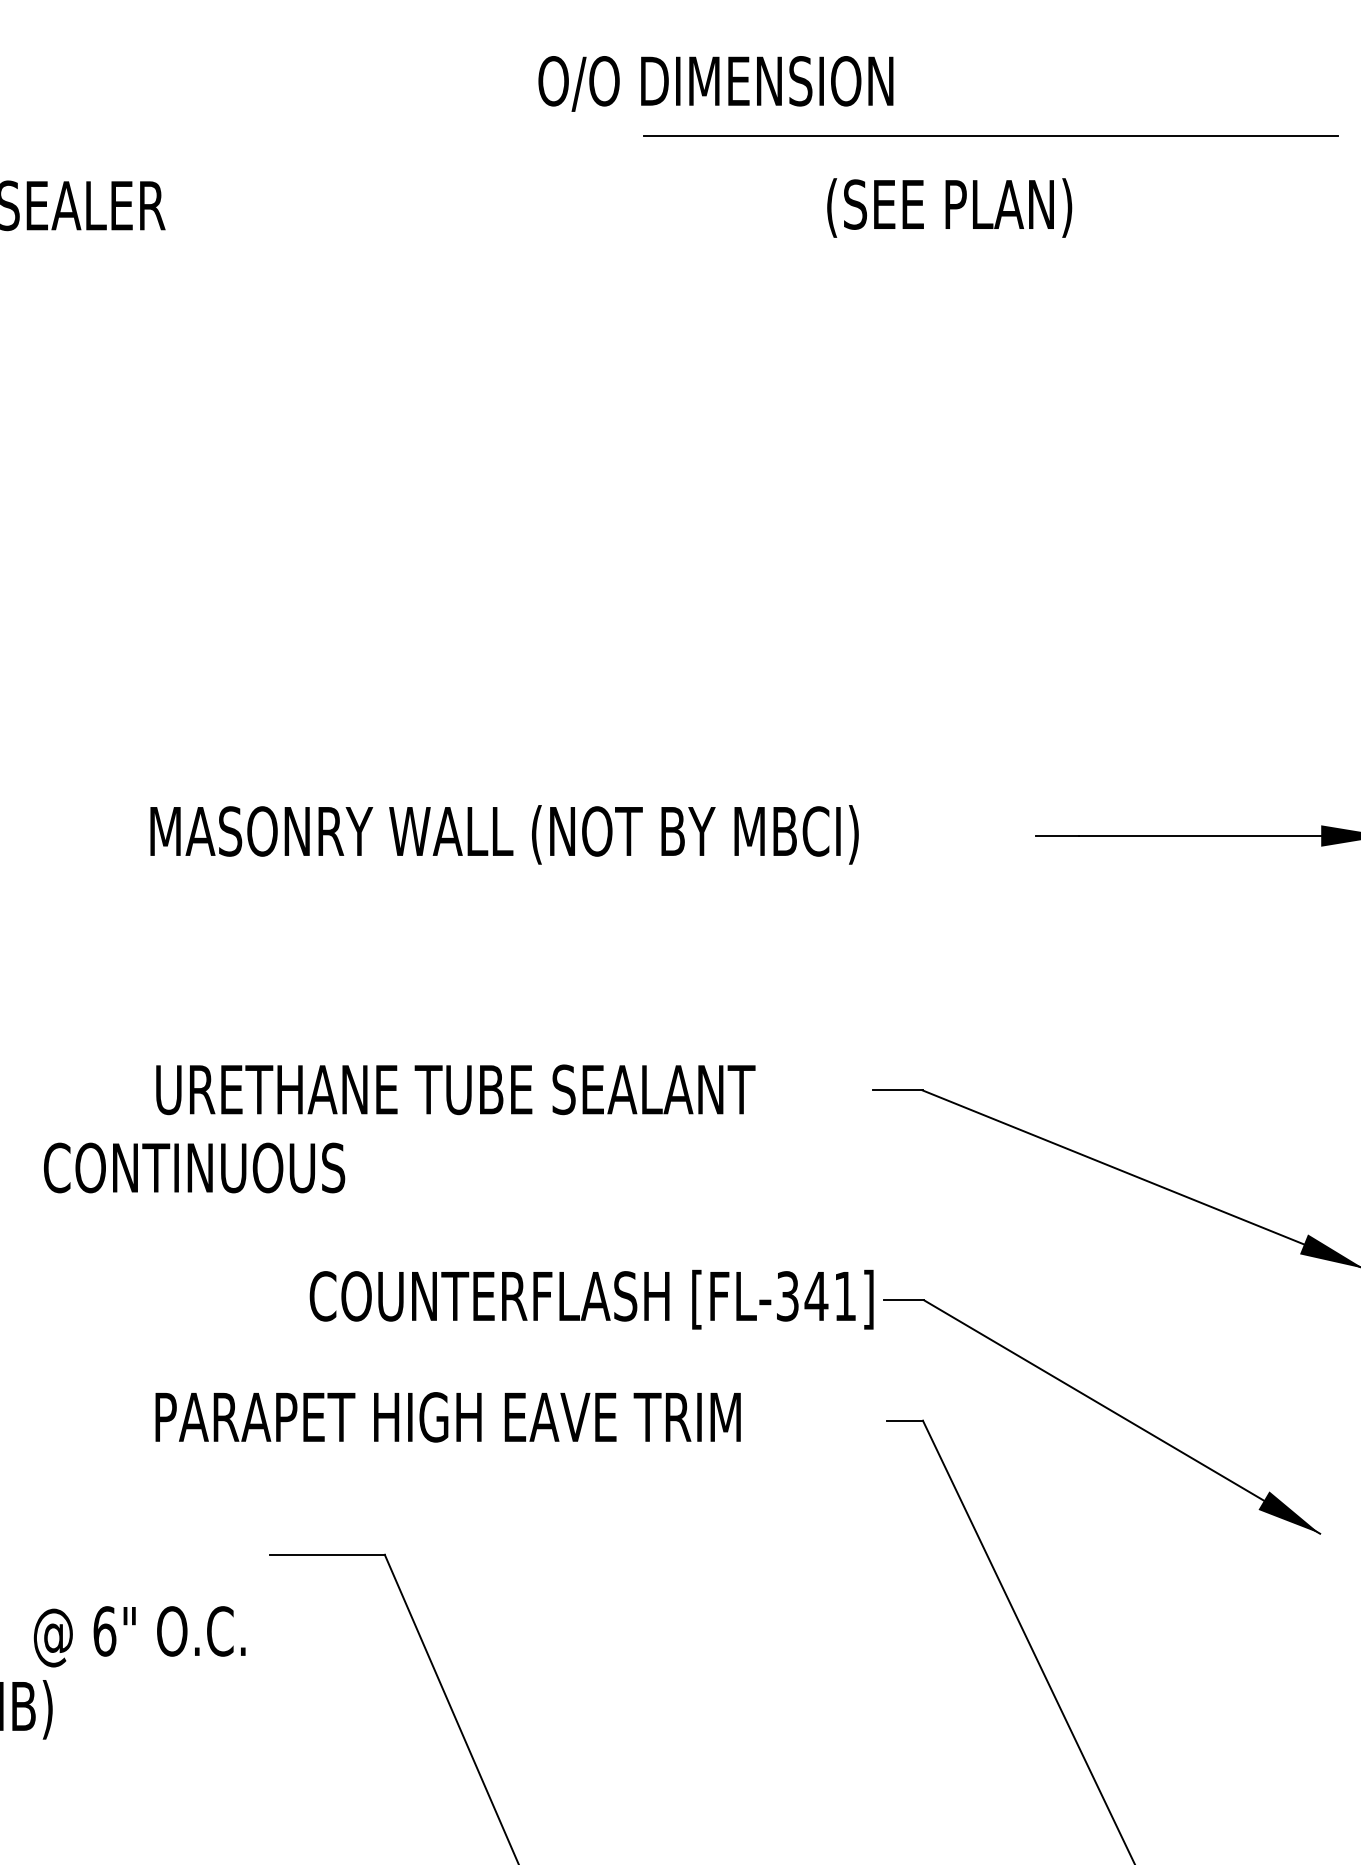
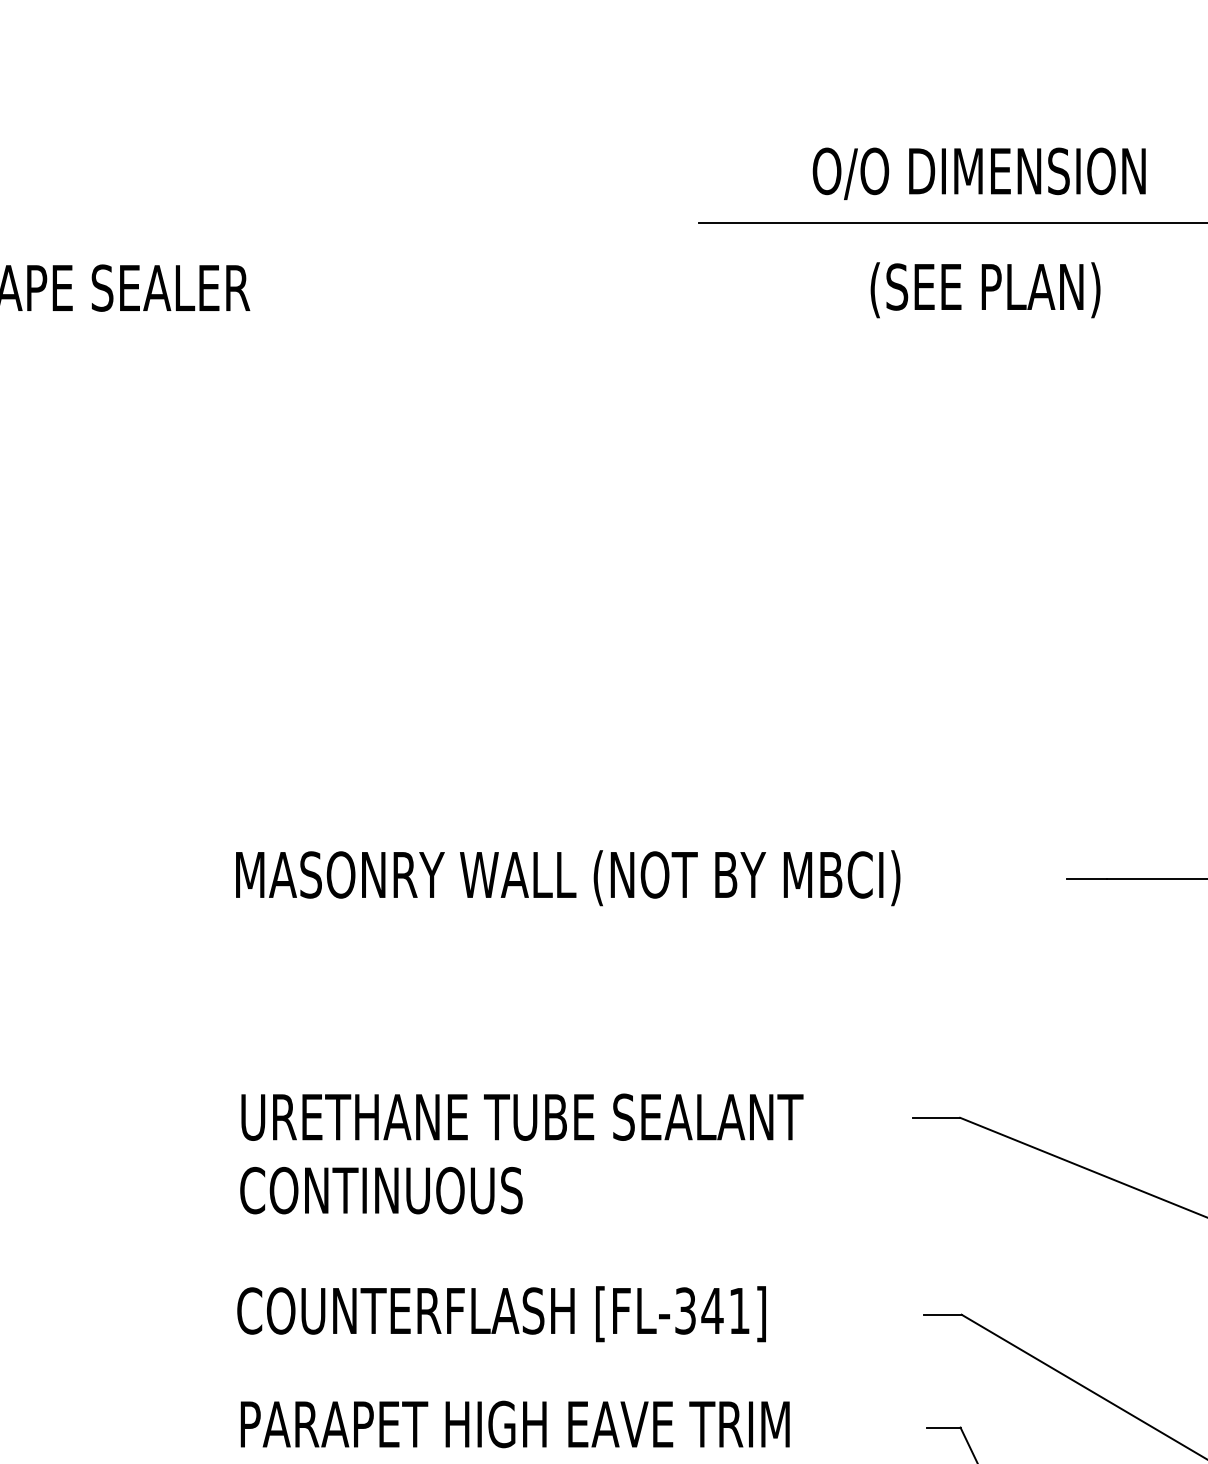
text: (715, 83) -> (978, 173), moved
text: (194, 1167) -> (381, 1190), moved
text: (591, 1299) -> (501, 1313), moved

